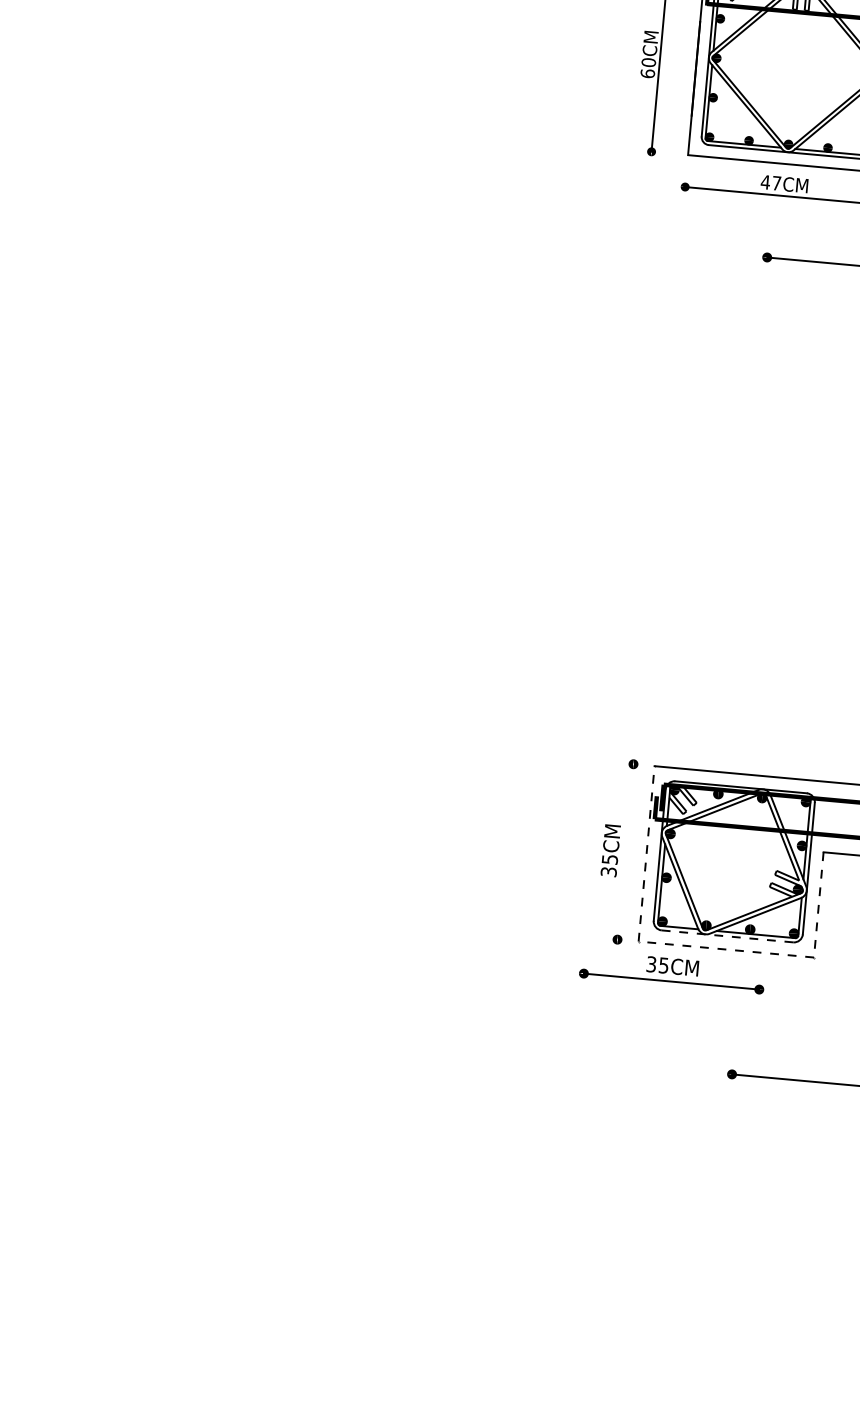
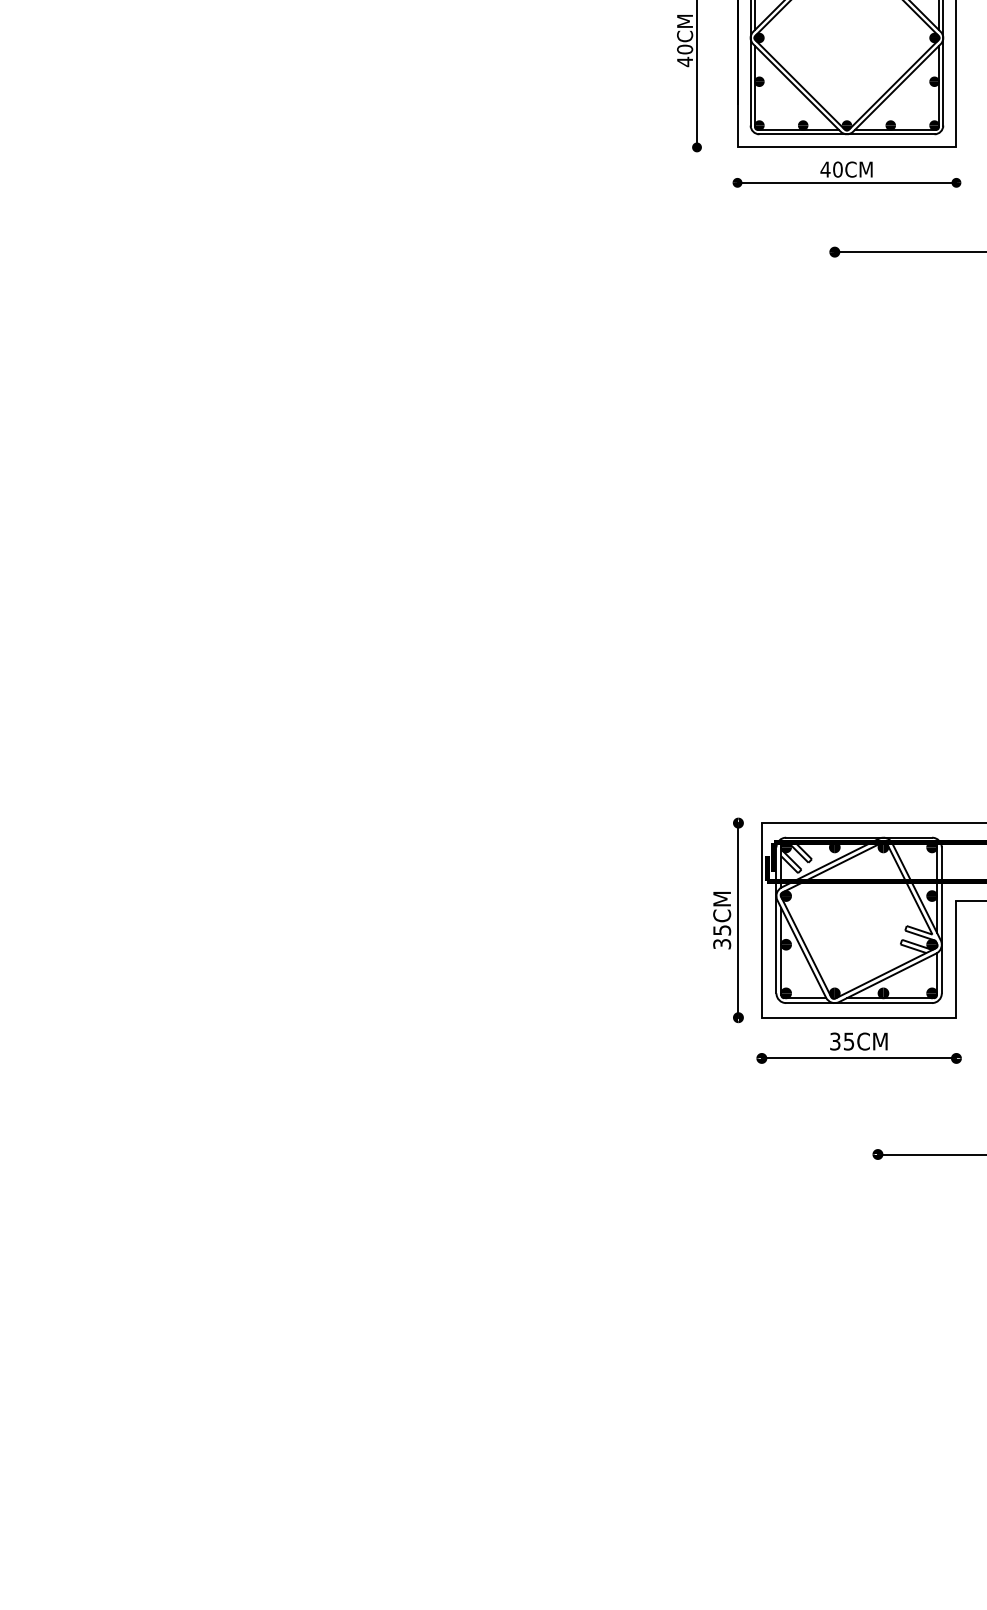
text: (648, 73) -> (685, 61), 60CM -> 40CM
text: (776, 183) -> (837, 169), 47CM -> 40CM
line: (625, 852) -> (738, 920), added
line: (727, 936) -> (859, 1003), dashed -> solid
line: (690, 946) -> (819, 1017), dashed -> solid
part: (671, 971) -> (858, 1047), moved

